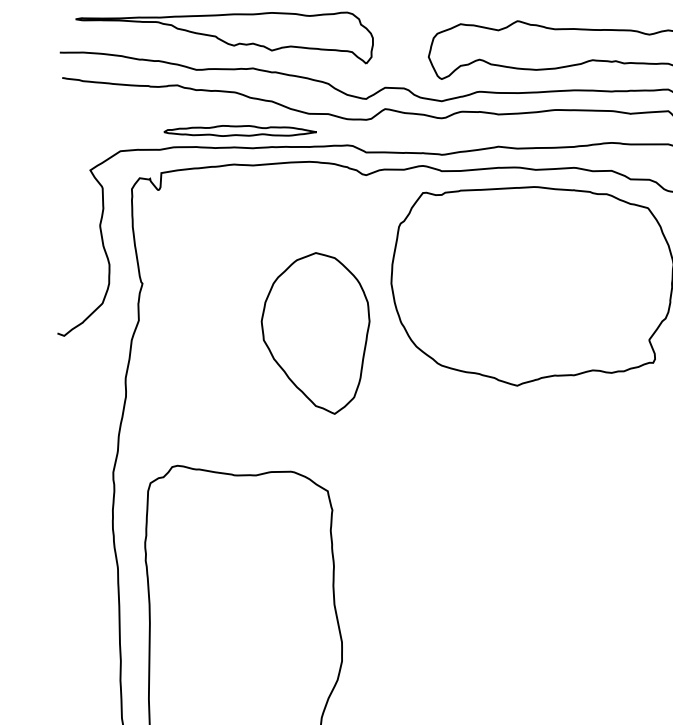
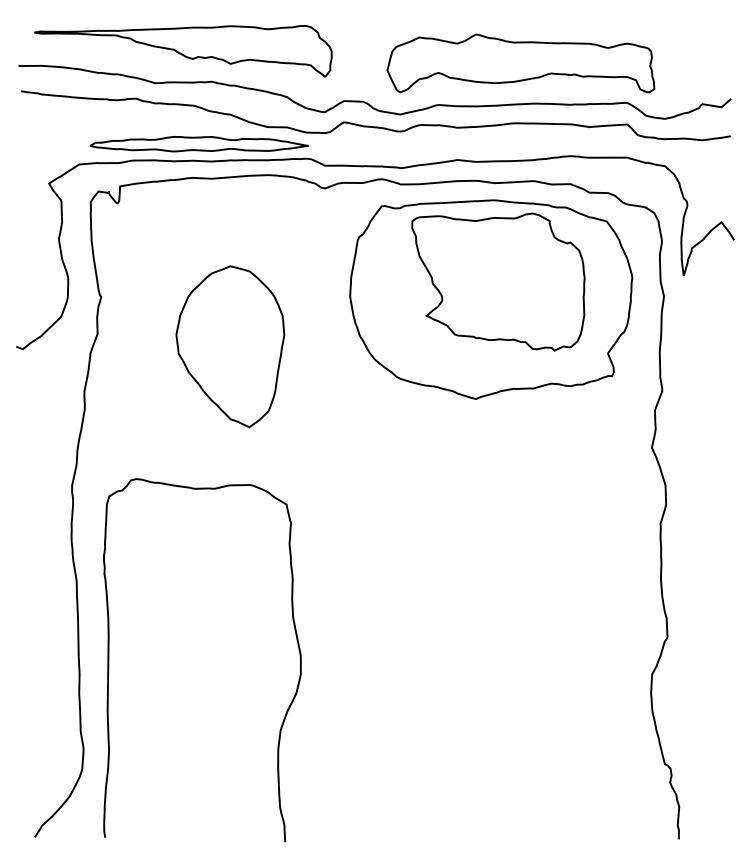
part: (239, 131) -> (198, 144), size x1.43
part: (539, 268) -> (498, 281), added
part: (315, 333) -> (230, 346), moved

